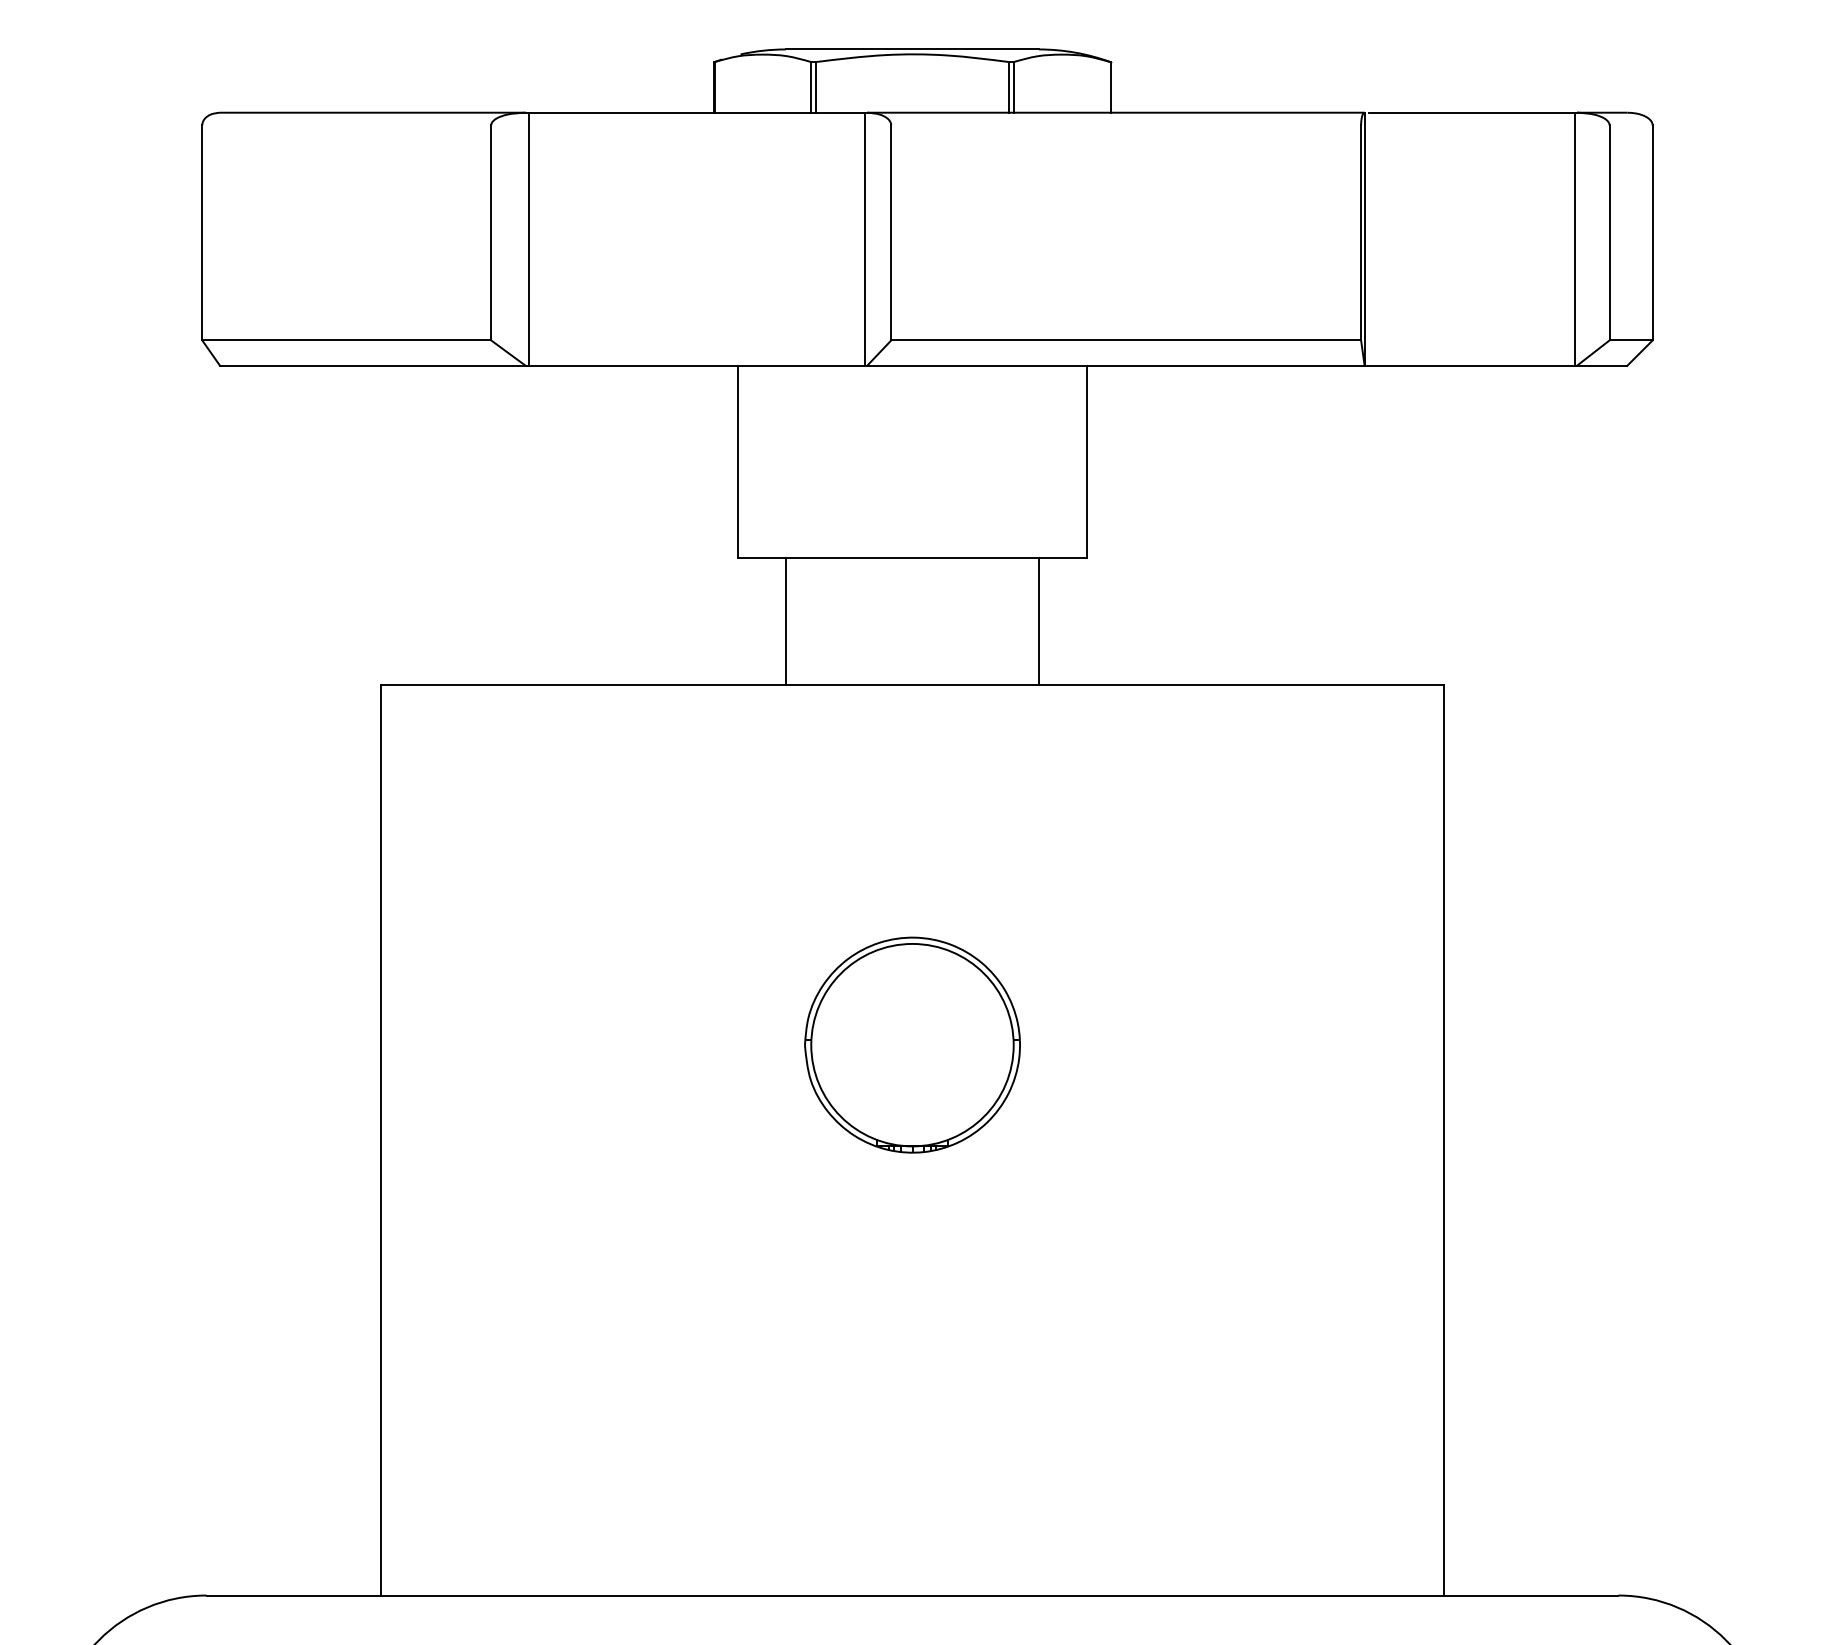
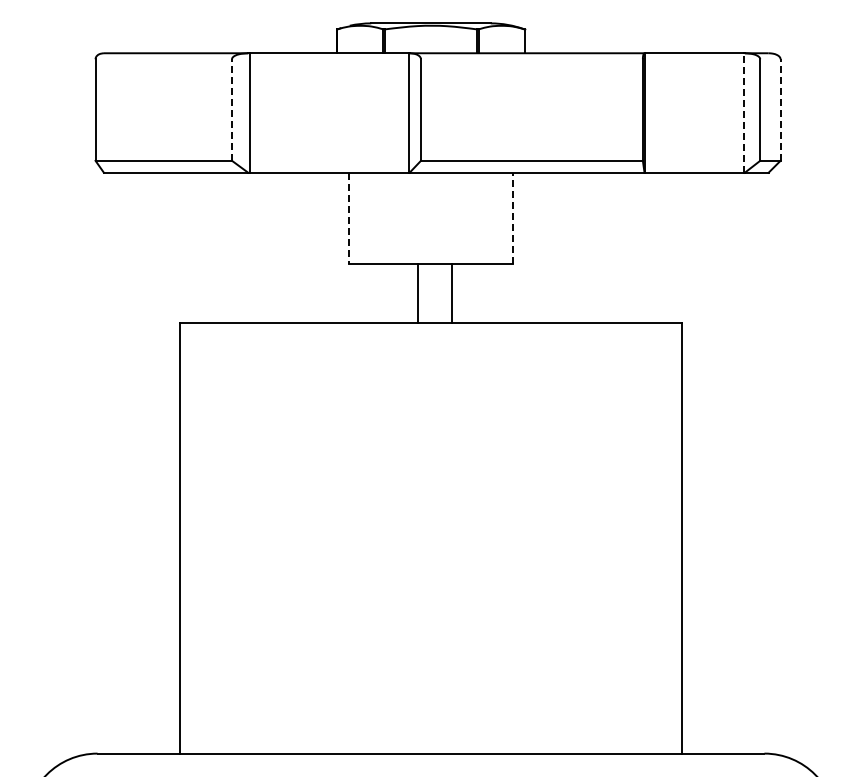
line: (492, 233) -> (232, 110), solid -> dashed
line: (1652, 233) -> (780, 110), solid -> dashed
line: (1574, 240) -> (743, 113), solid -> dashed
line: (1087, 460) -> (513, 217), solid -> dashed
line: (737, 462) -> (348, 218), solid -> dashed
line: (786, 621) -> (418, 293), moved
line: (1038, 621) -> (451, 293), moved
part: (911, 1044) -> (430, 493), removed

